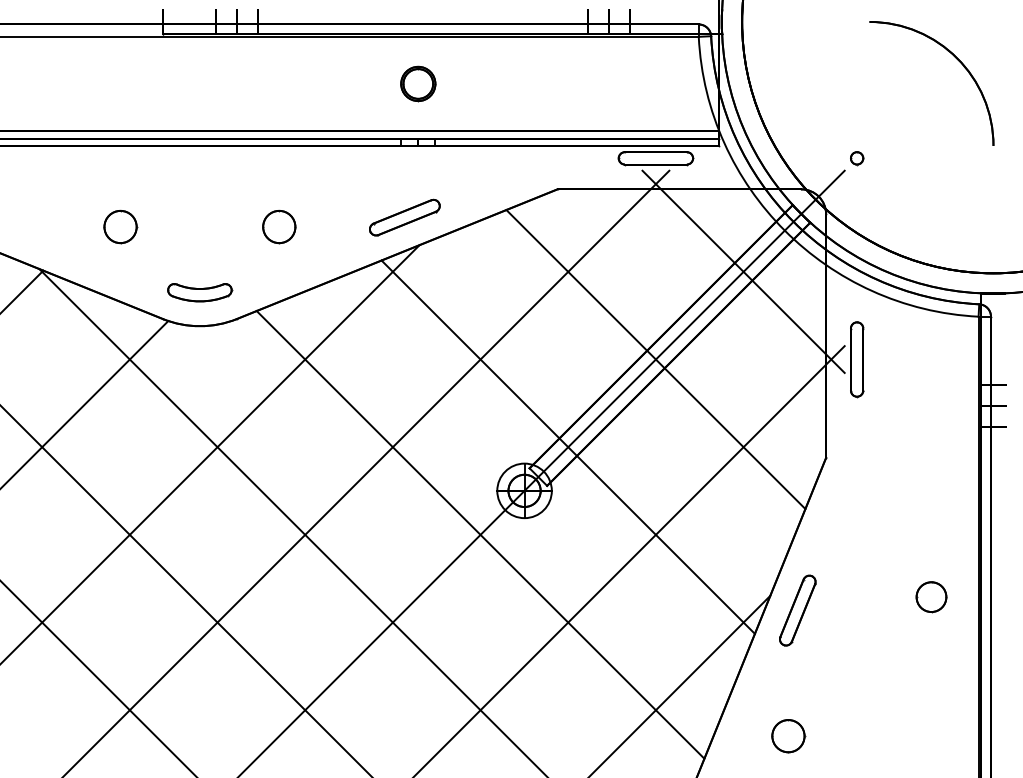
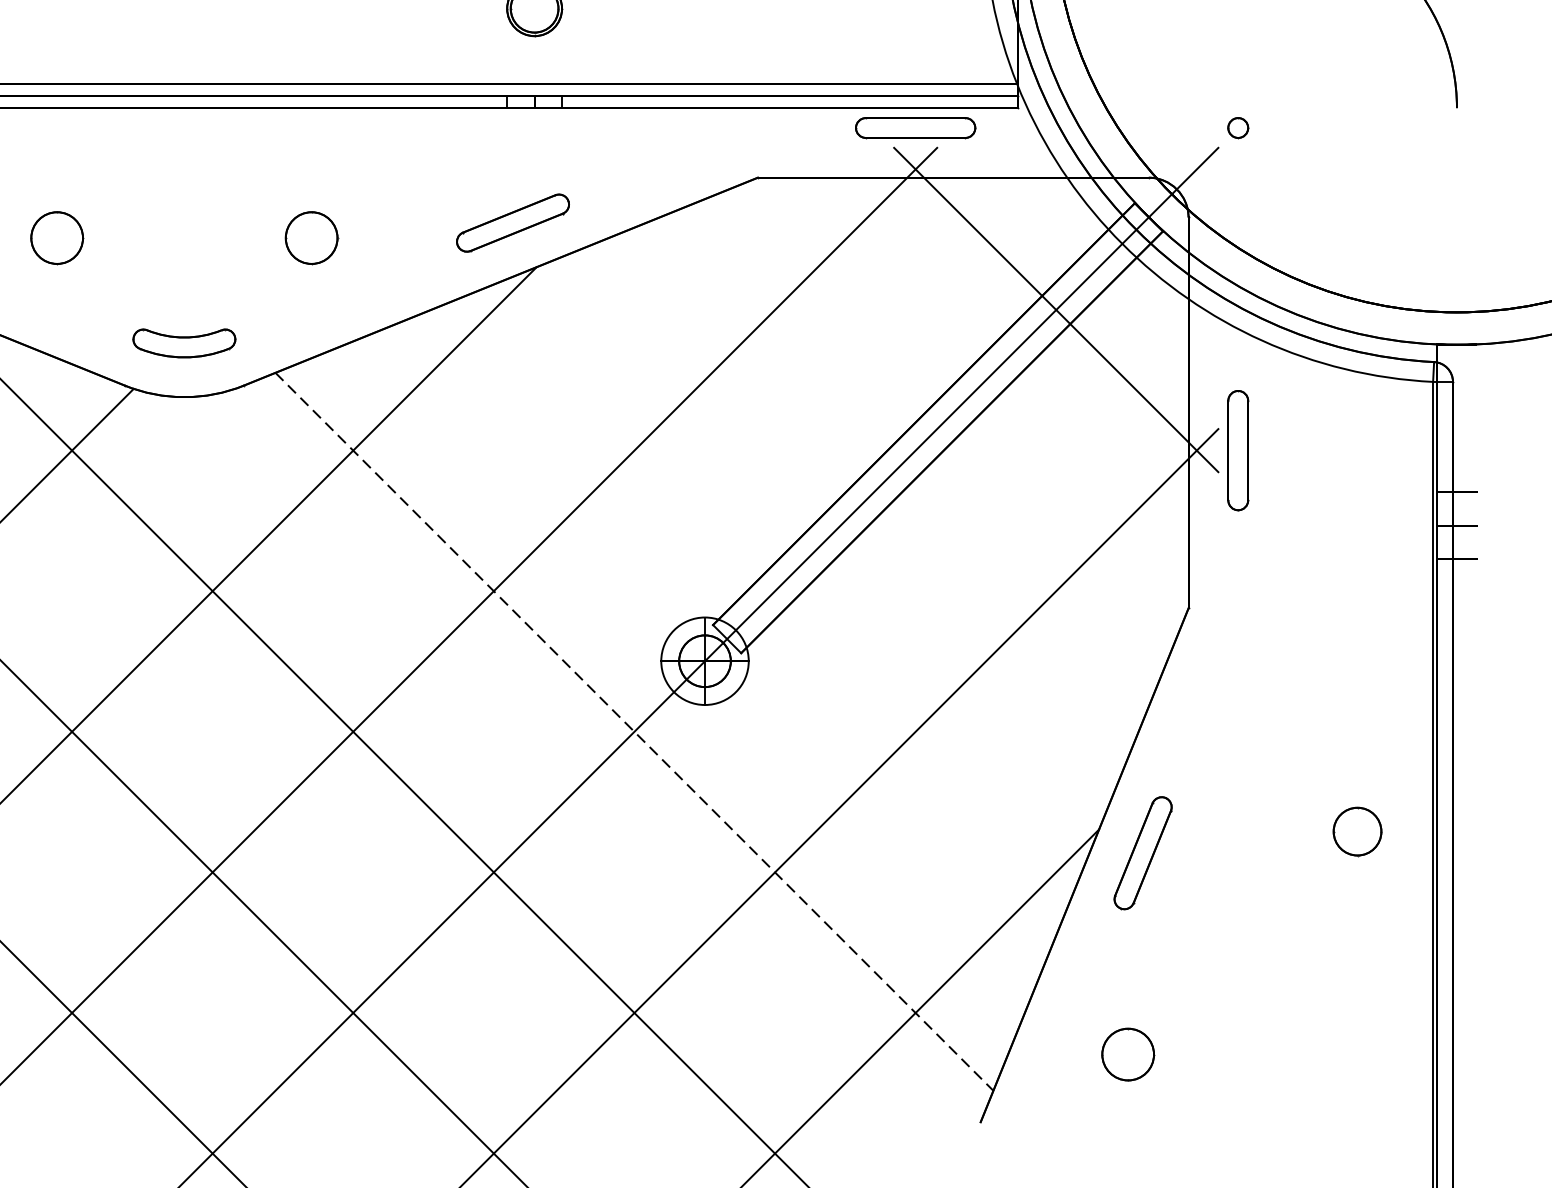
line: (655, 359) -> (914, 450), removed
line: (567, 446) -> (773, 590), removed
line: (480, 534) -> (634, 731), solid -> dashed

